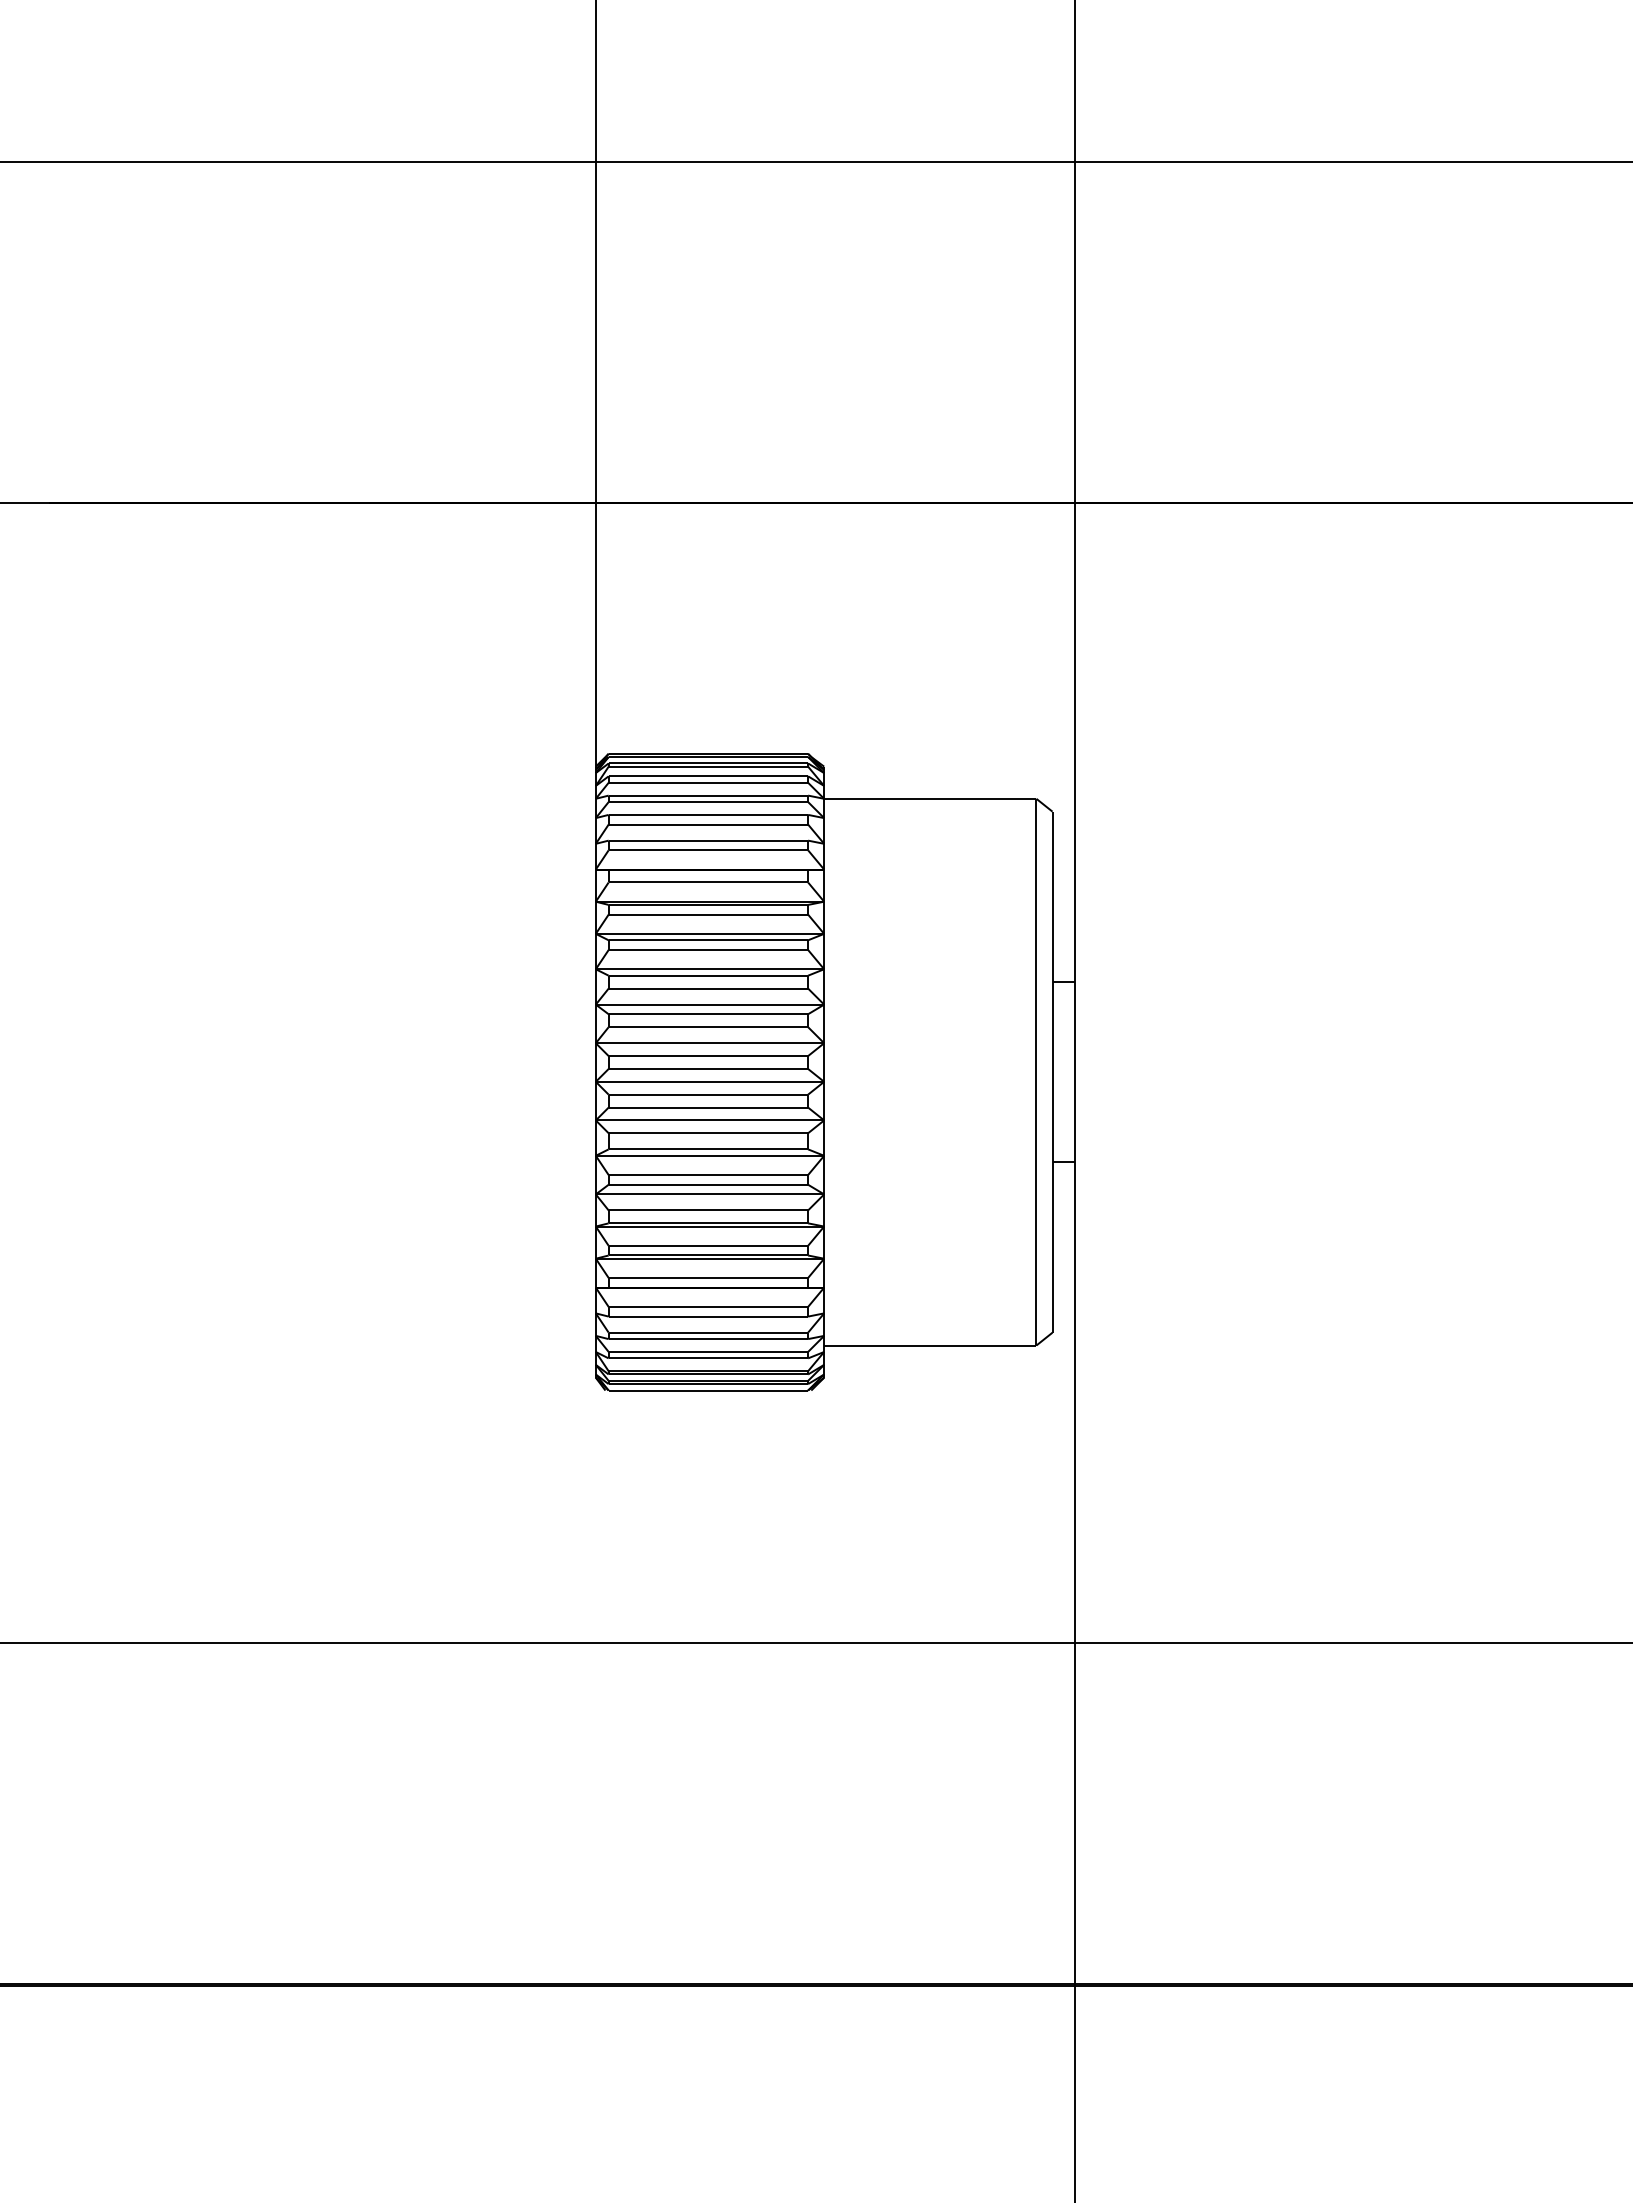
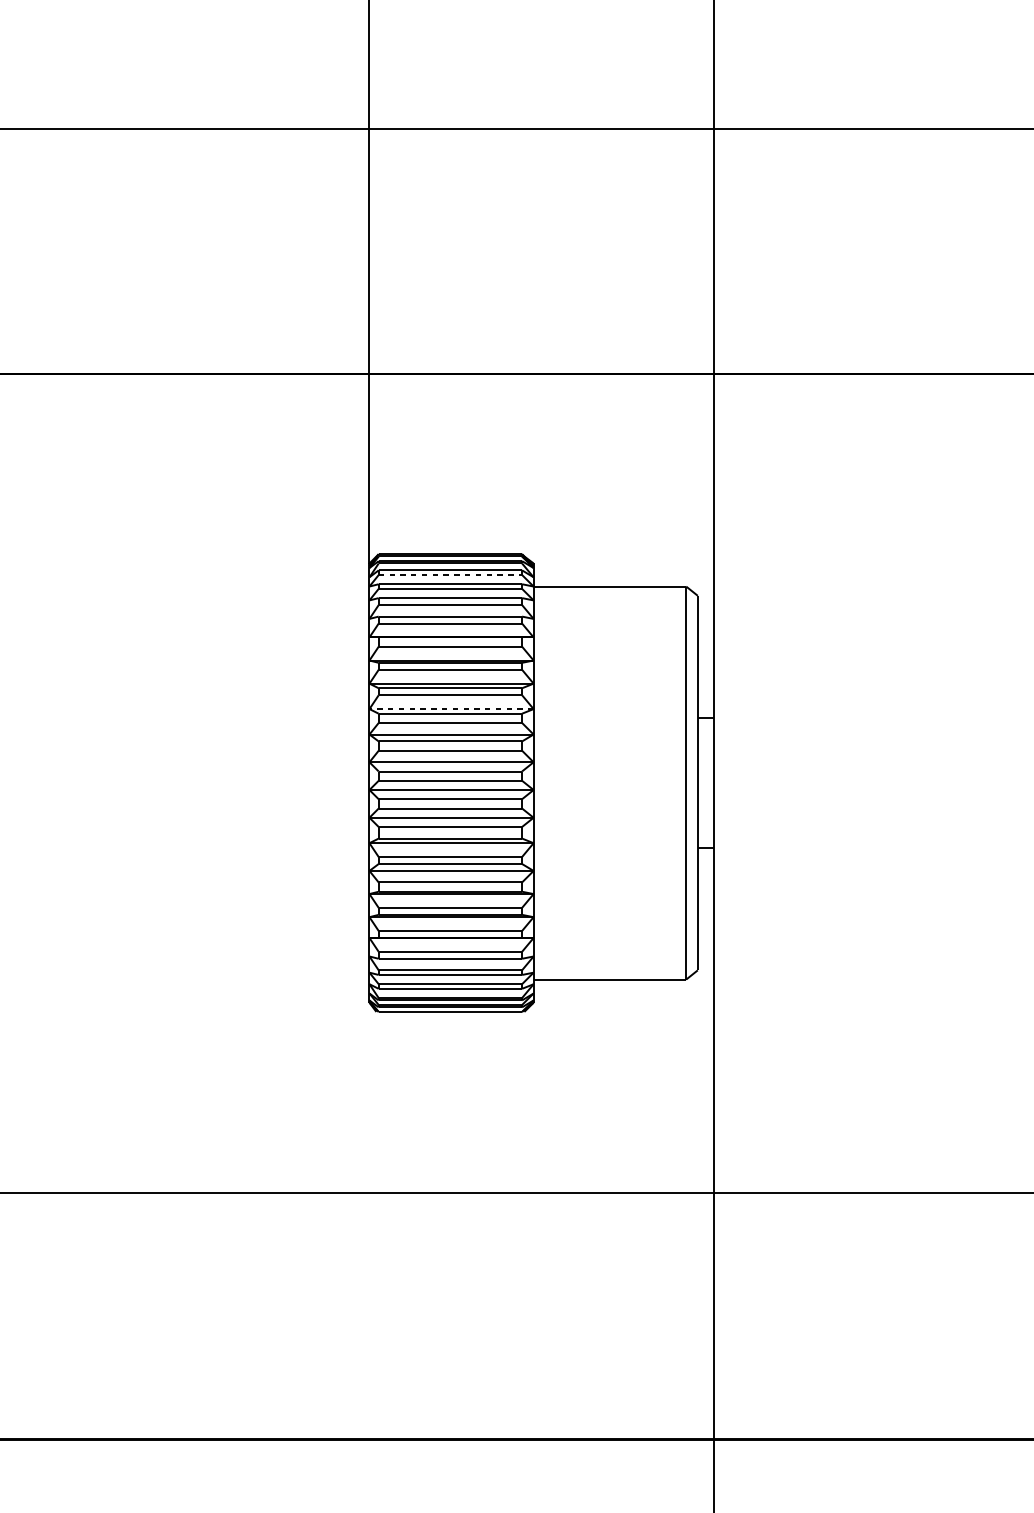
line: (708, 782) -> (450, 574), solid -> dashed
line: (709, 969) -> (451, 709), solid -> dashed

